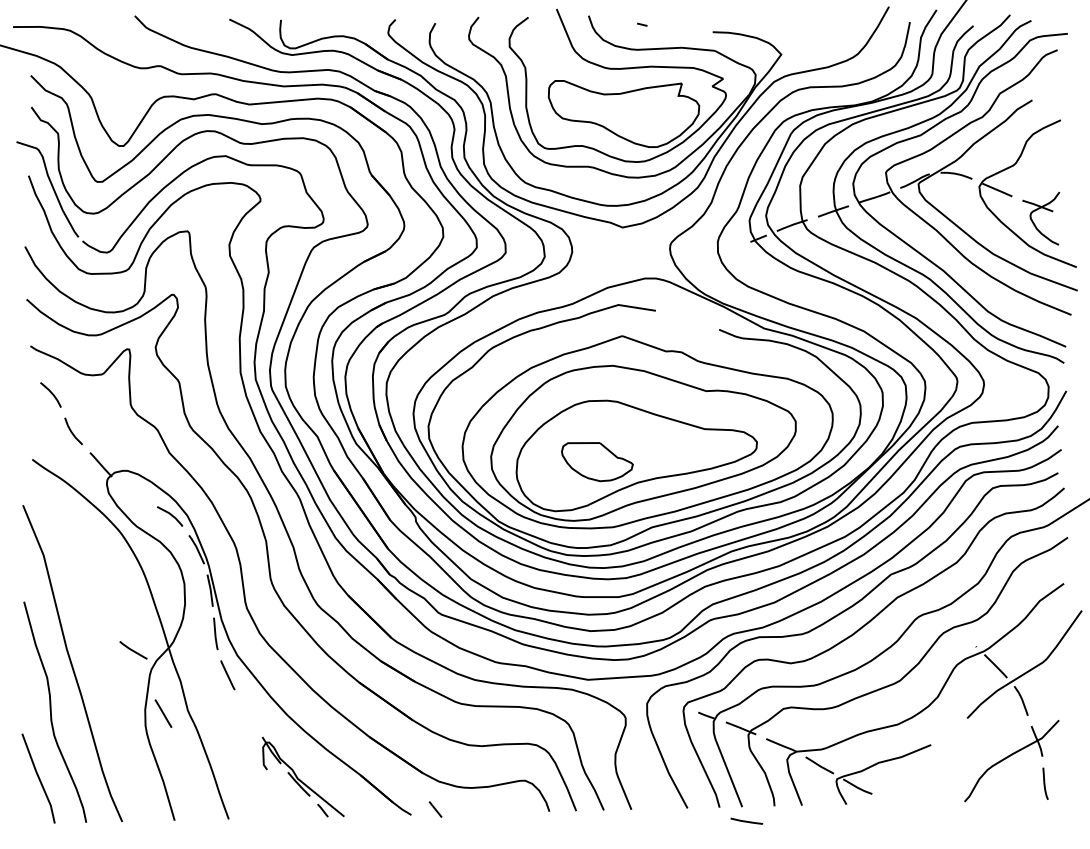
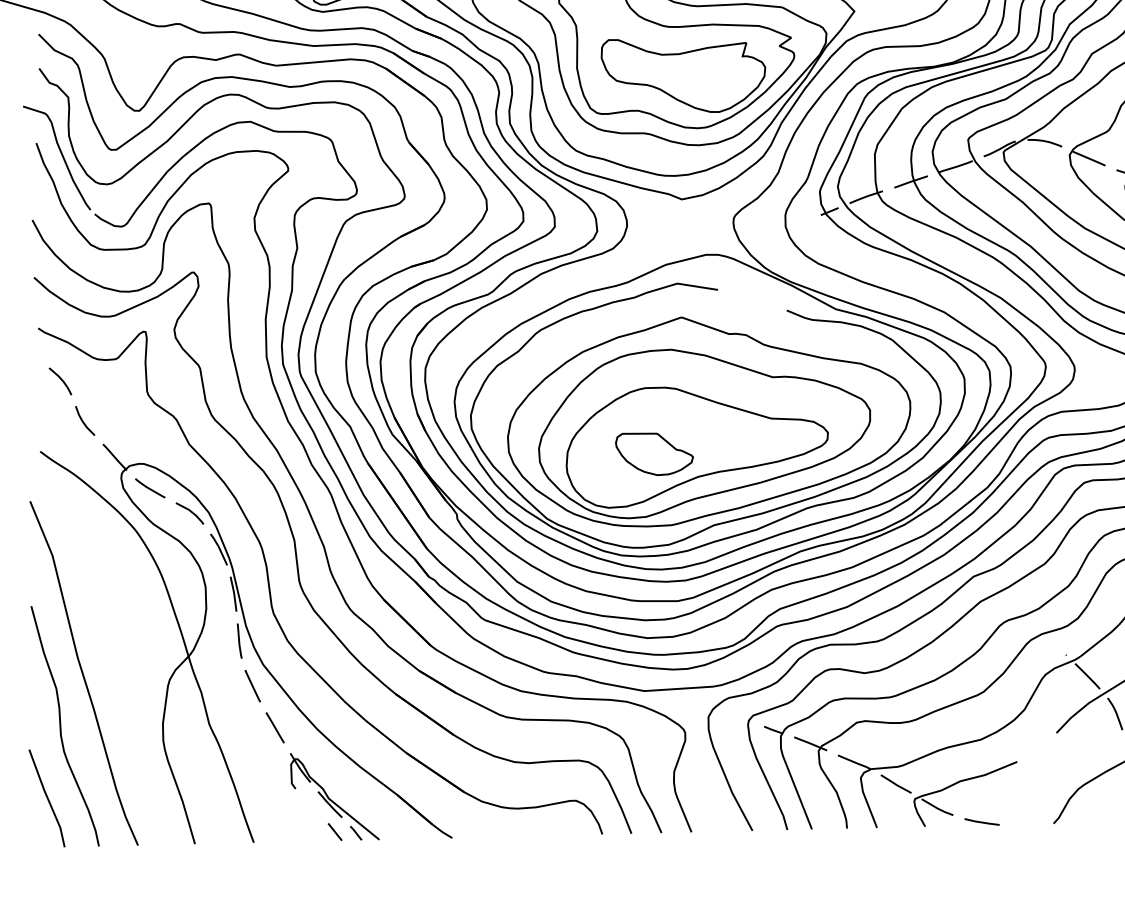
line: (133, 650) -> (150, 488), moved
line: (163, 713) -> (275, 727), moved
line: (435, 809) -> (335, 832), moved
line: (746, 820) -> (981, 821), moved

